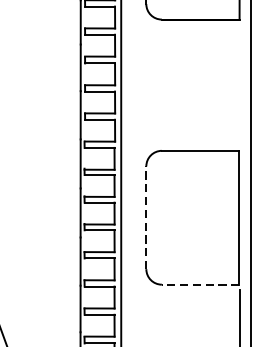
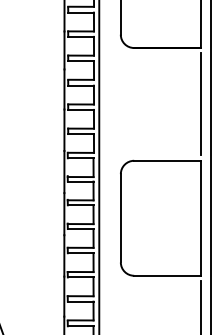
line: (239, 84) -> (200, 103), added
line: (145, 216) -> (120, 217), dashed -> solid
line: (199, 284) -> (166, 275), dashed -> solid

